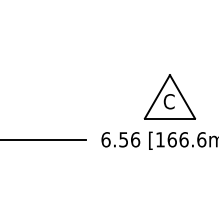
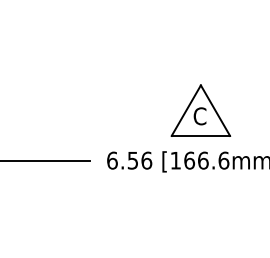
part: (169, 96) -> (200, 110), moved

